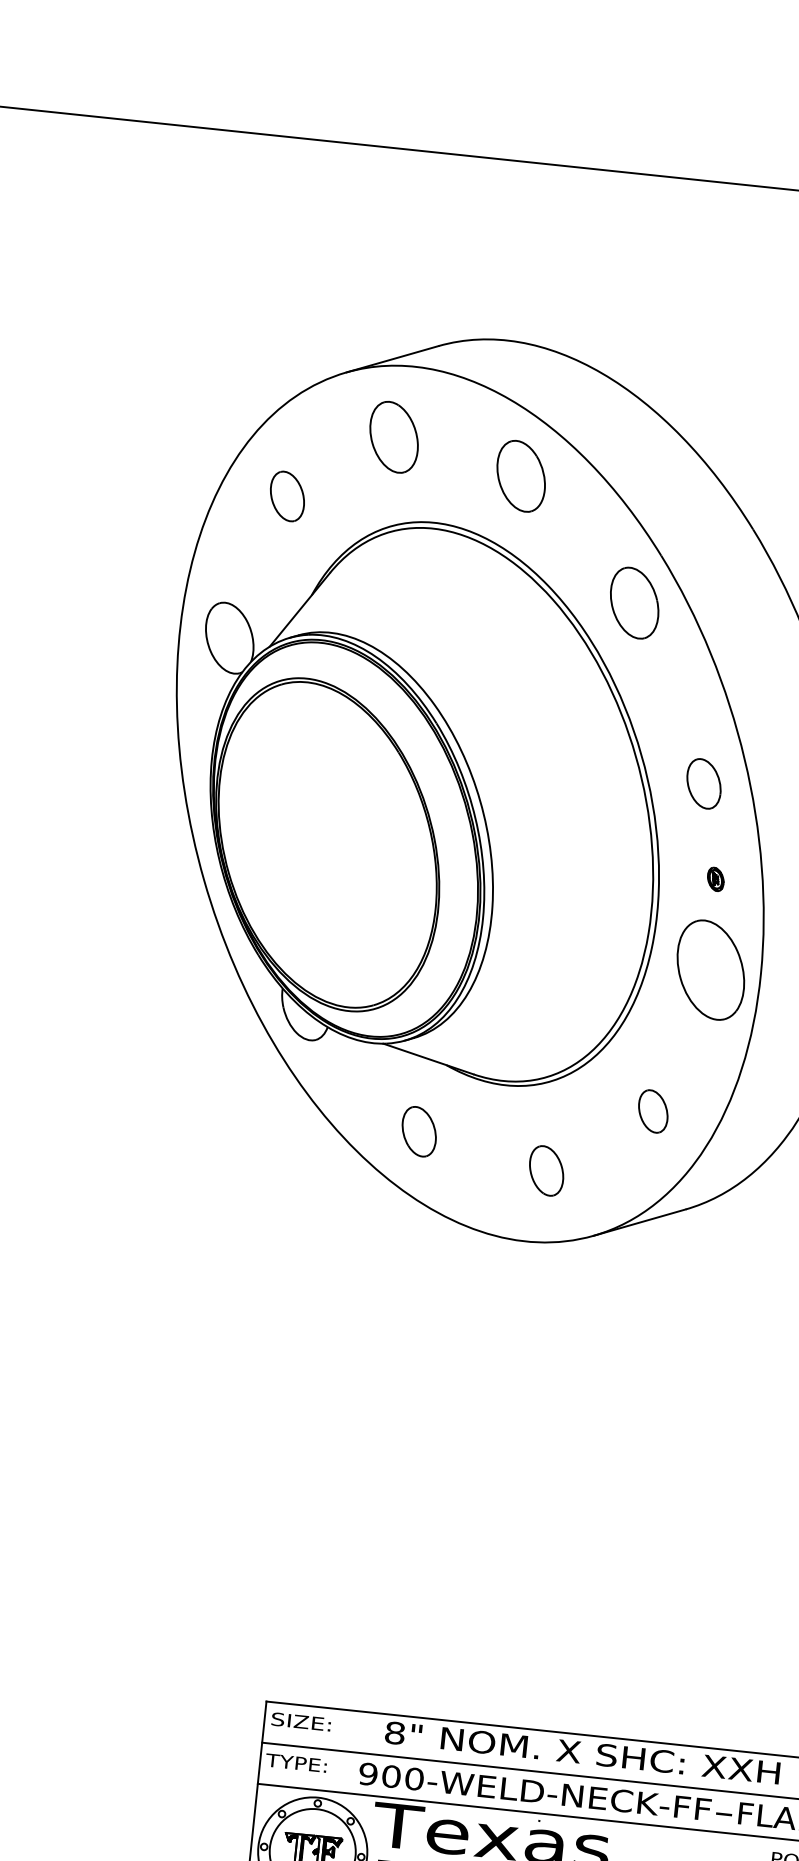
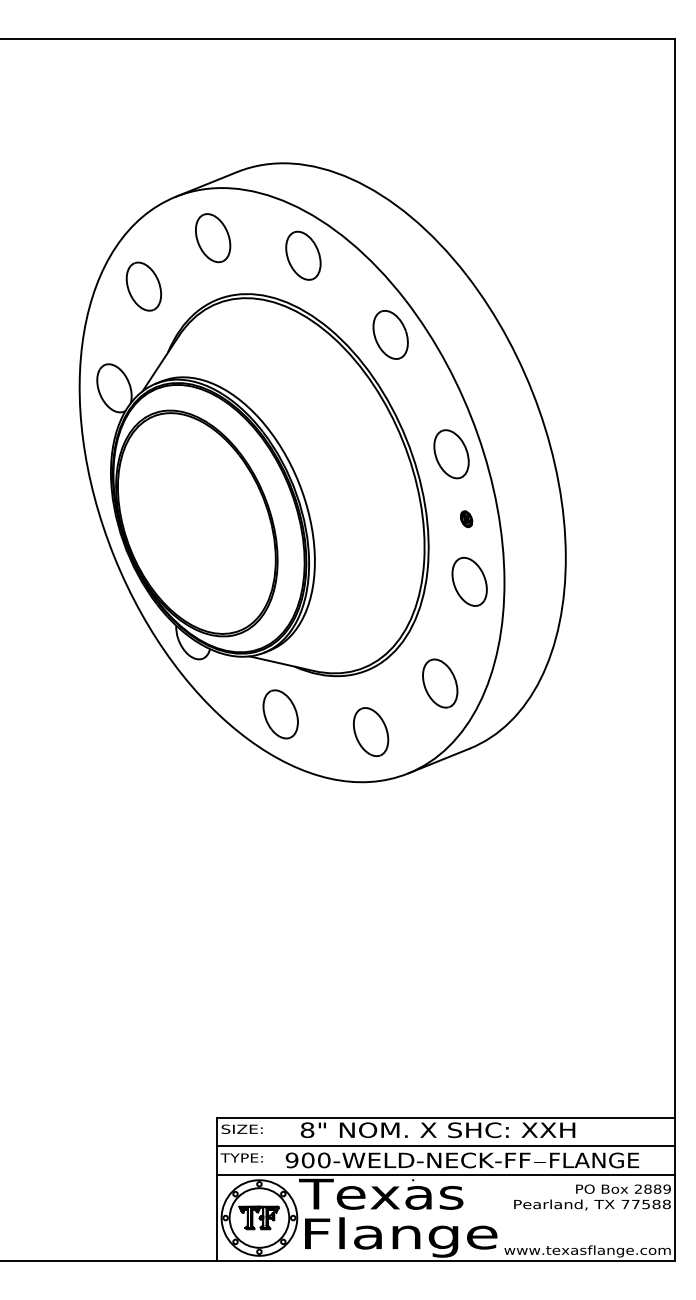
part: (286, 496) -> (143, 286), size x1.43
part: (703, 784) -> (451, 454), size x1.43
part: (710, 969) -> (469, 581), size x0.71
part: (653, 1111) -> (440, 683), size x1.67
part: (419, 1131) -> (280, 714), size x1.43
part: (547, 1171) -> (371, 732), size x1.43

